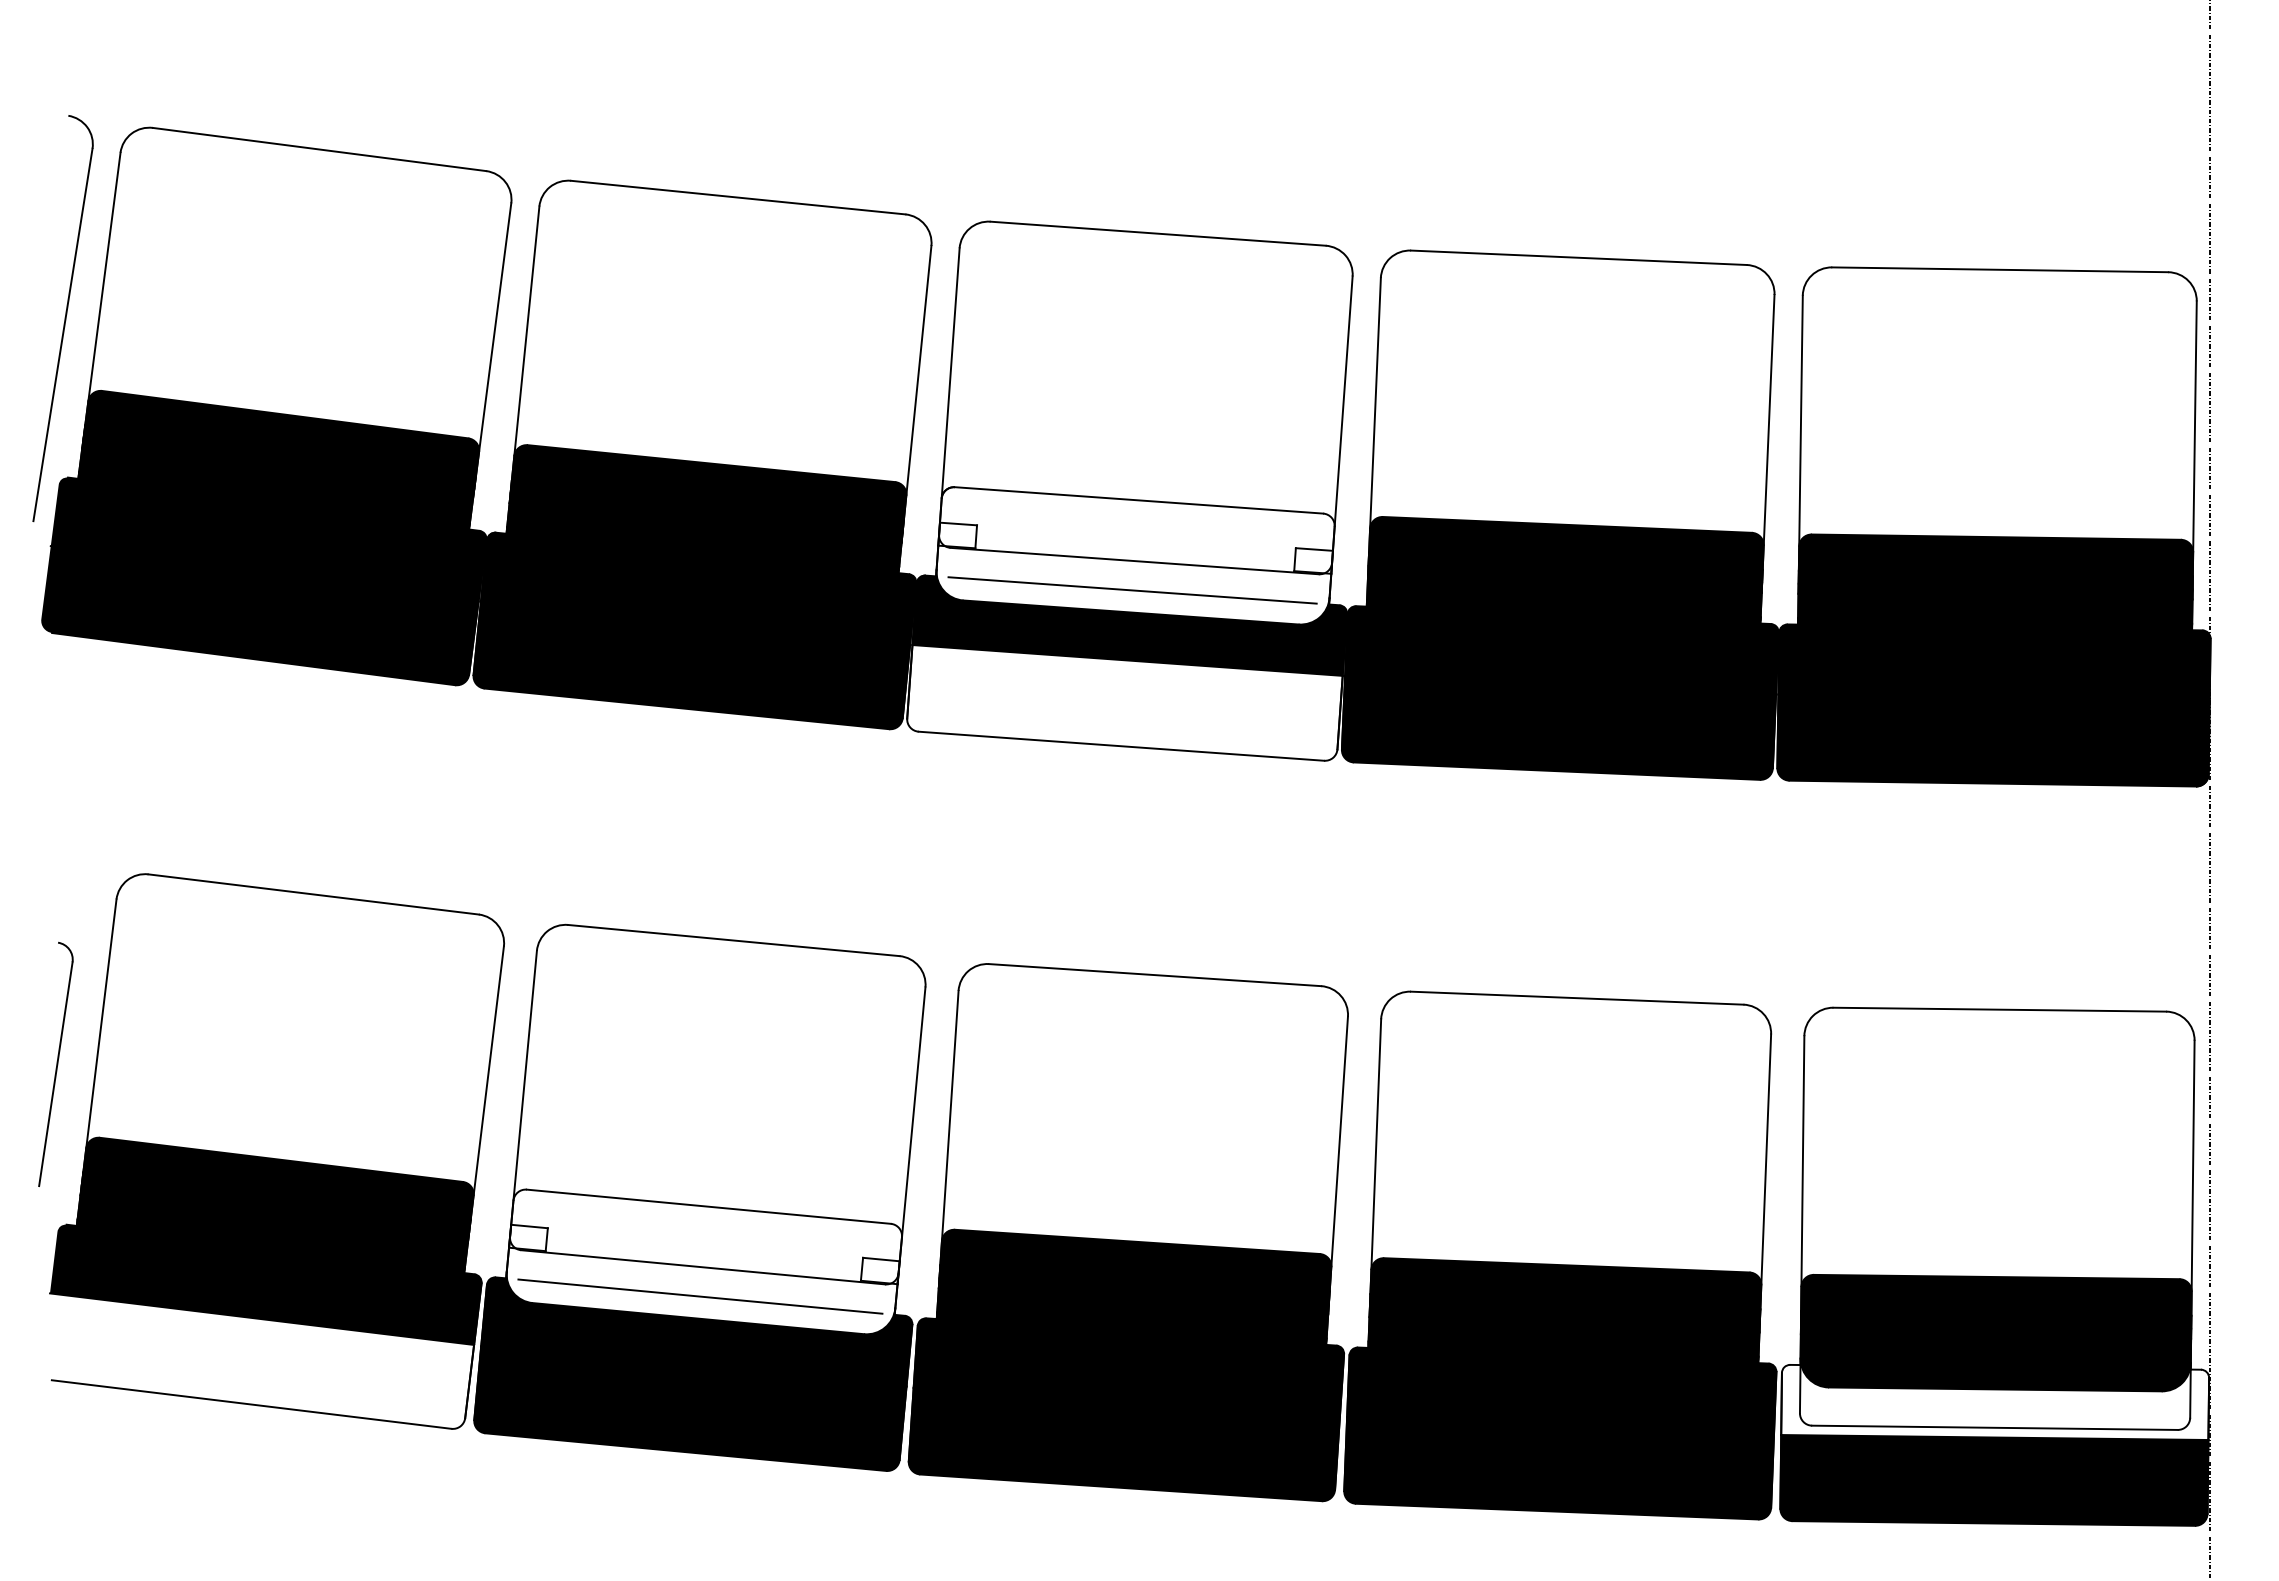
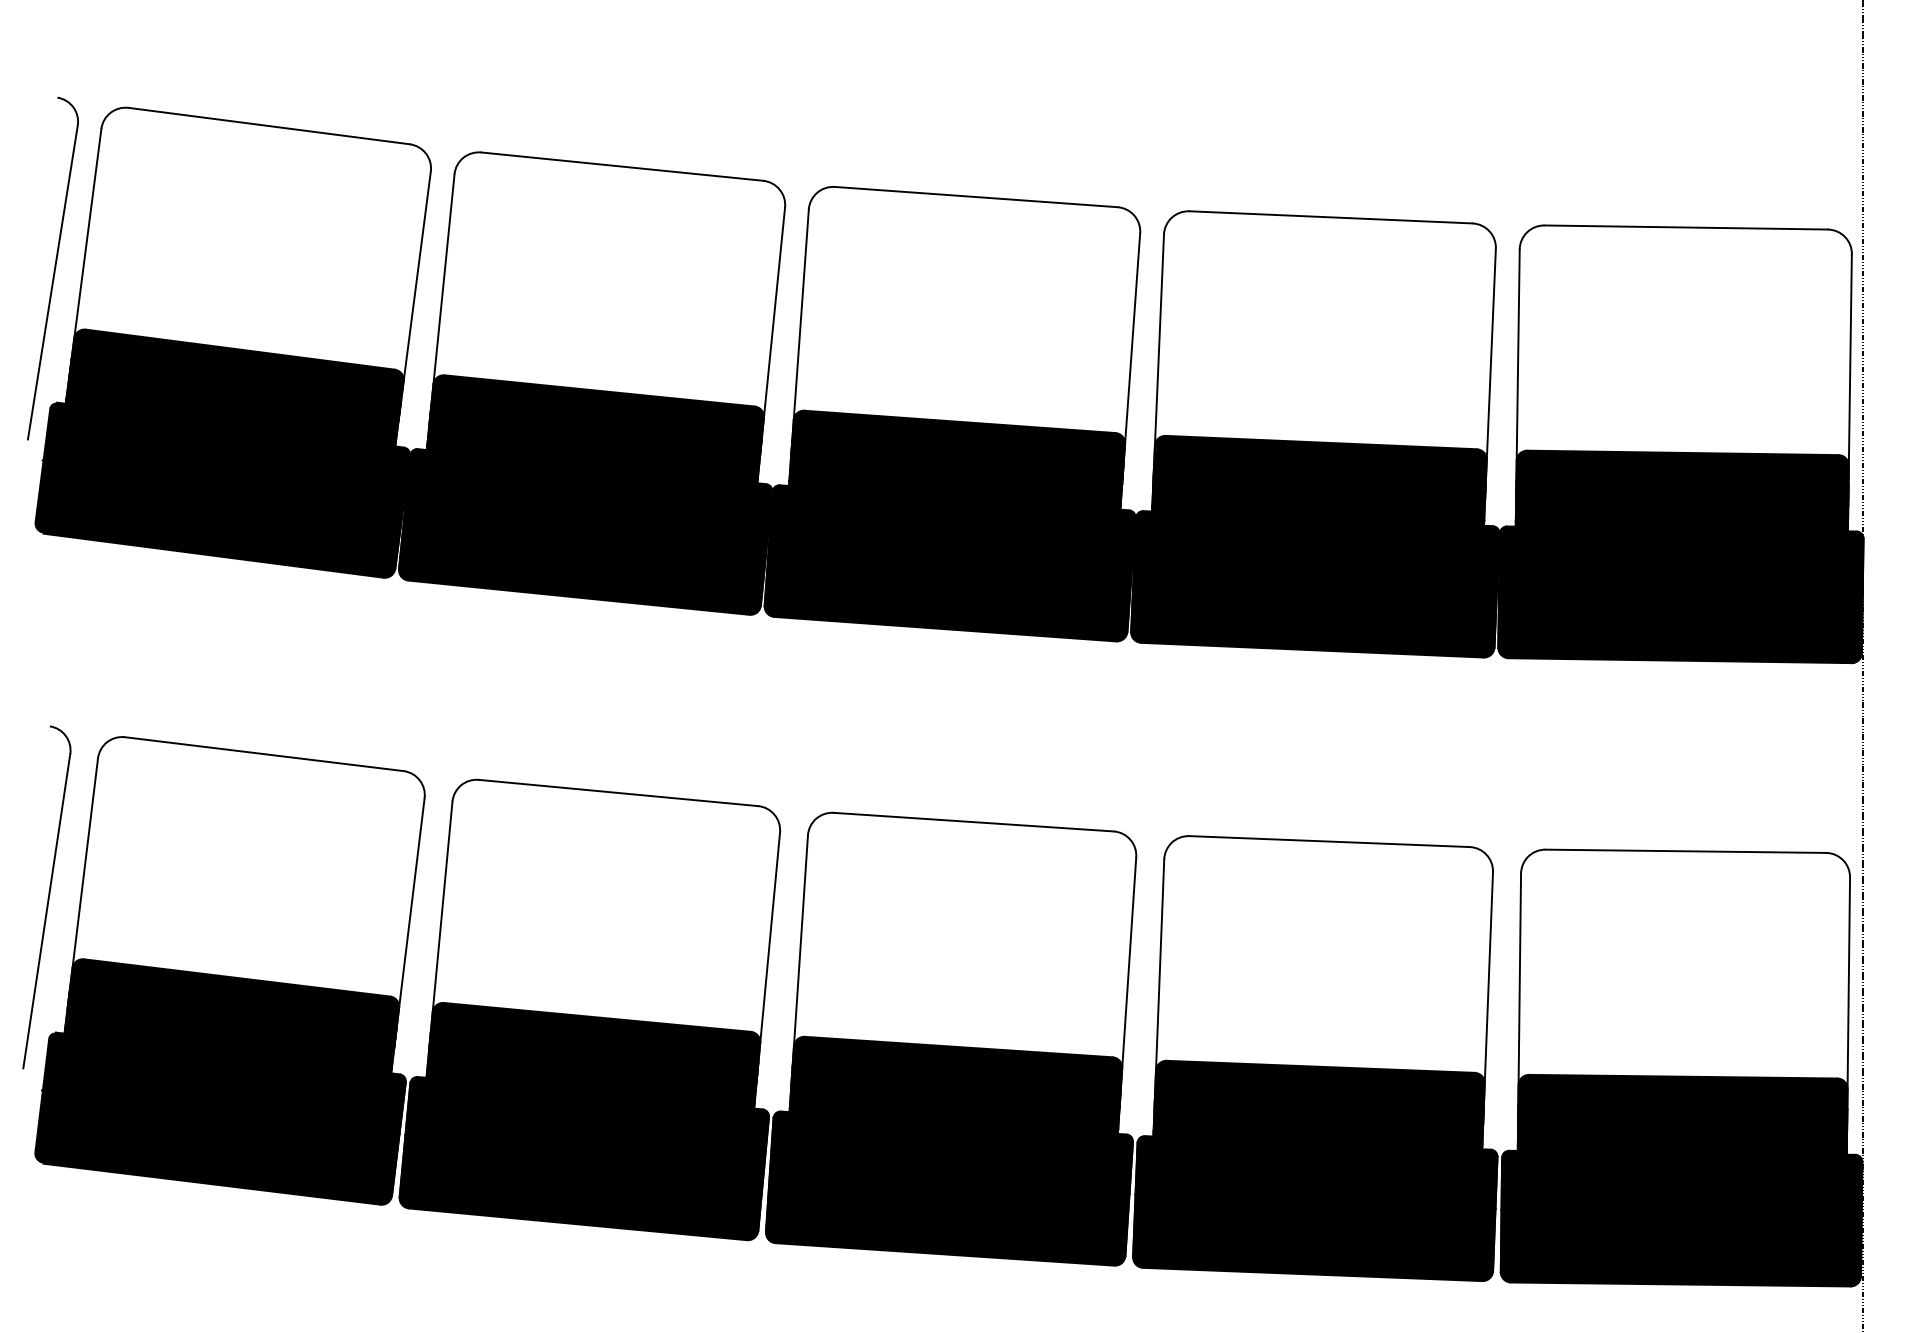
fill: (1135, 555) -> (957, 468), added
fill: (1124, 702) -> (947, 592), added
part: (55, 1064) -> (46, 897), size x1.67
fill: (703, 1261) -> (592, 1063), added
fill: (257, 1360) -> (216, 1147), added
fill: (1995, 1399) -> (1682, 1179), added

